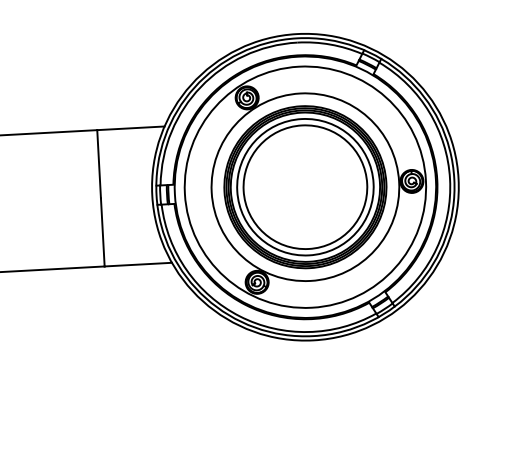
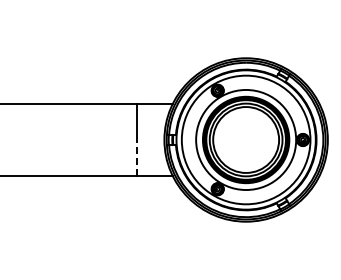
line: (103, 231) -> (137, 157), solid -> dashed

